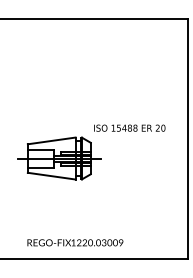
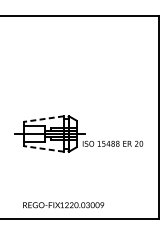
text: (129, 127) -> (112, 143), moved
line: (51, 140) -> (43, 118), solid -> dashed
line: (51, 176) -> (43, 149), solid -> dashed

